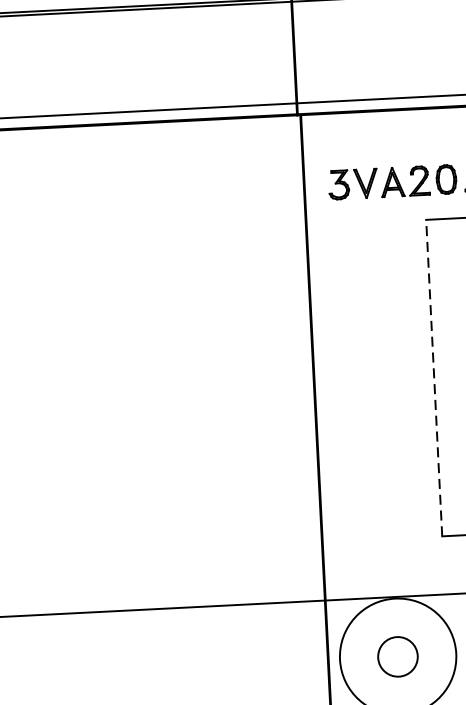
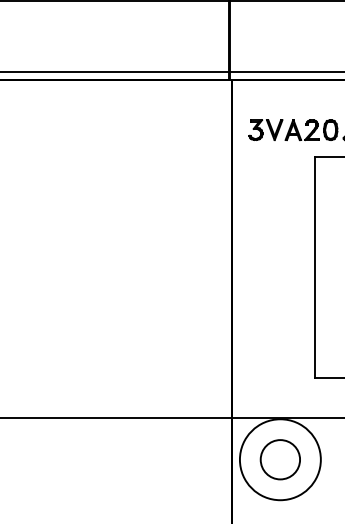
line: (434, 378) -> (315, 267), dashed -> solid
circle: (396, 656) -> (279, 459), size x1.43

